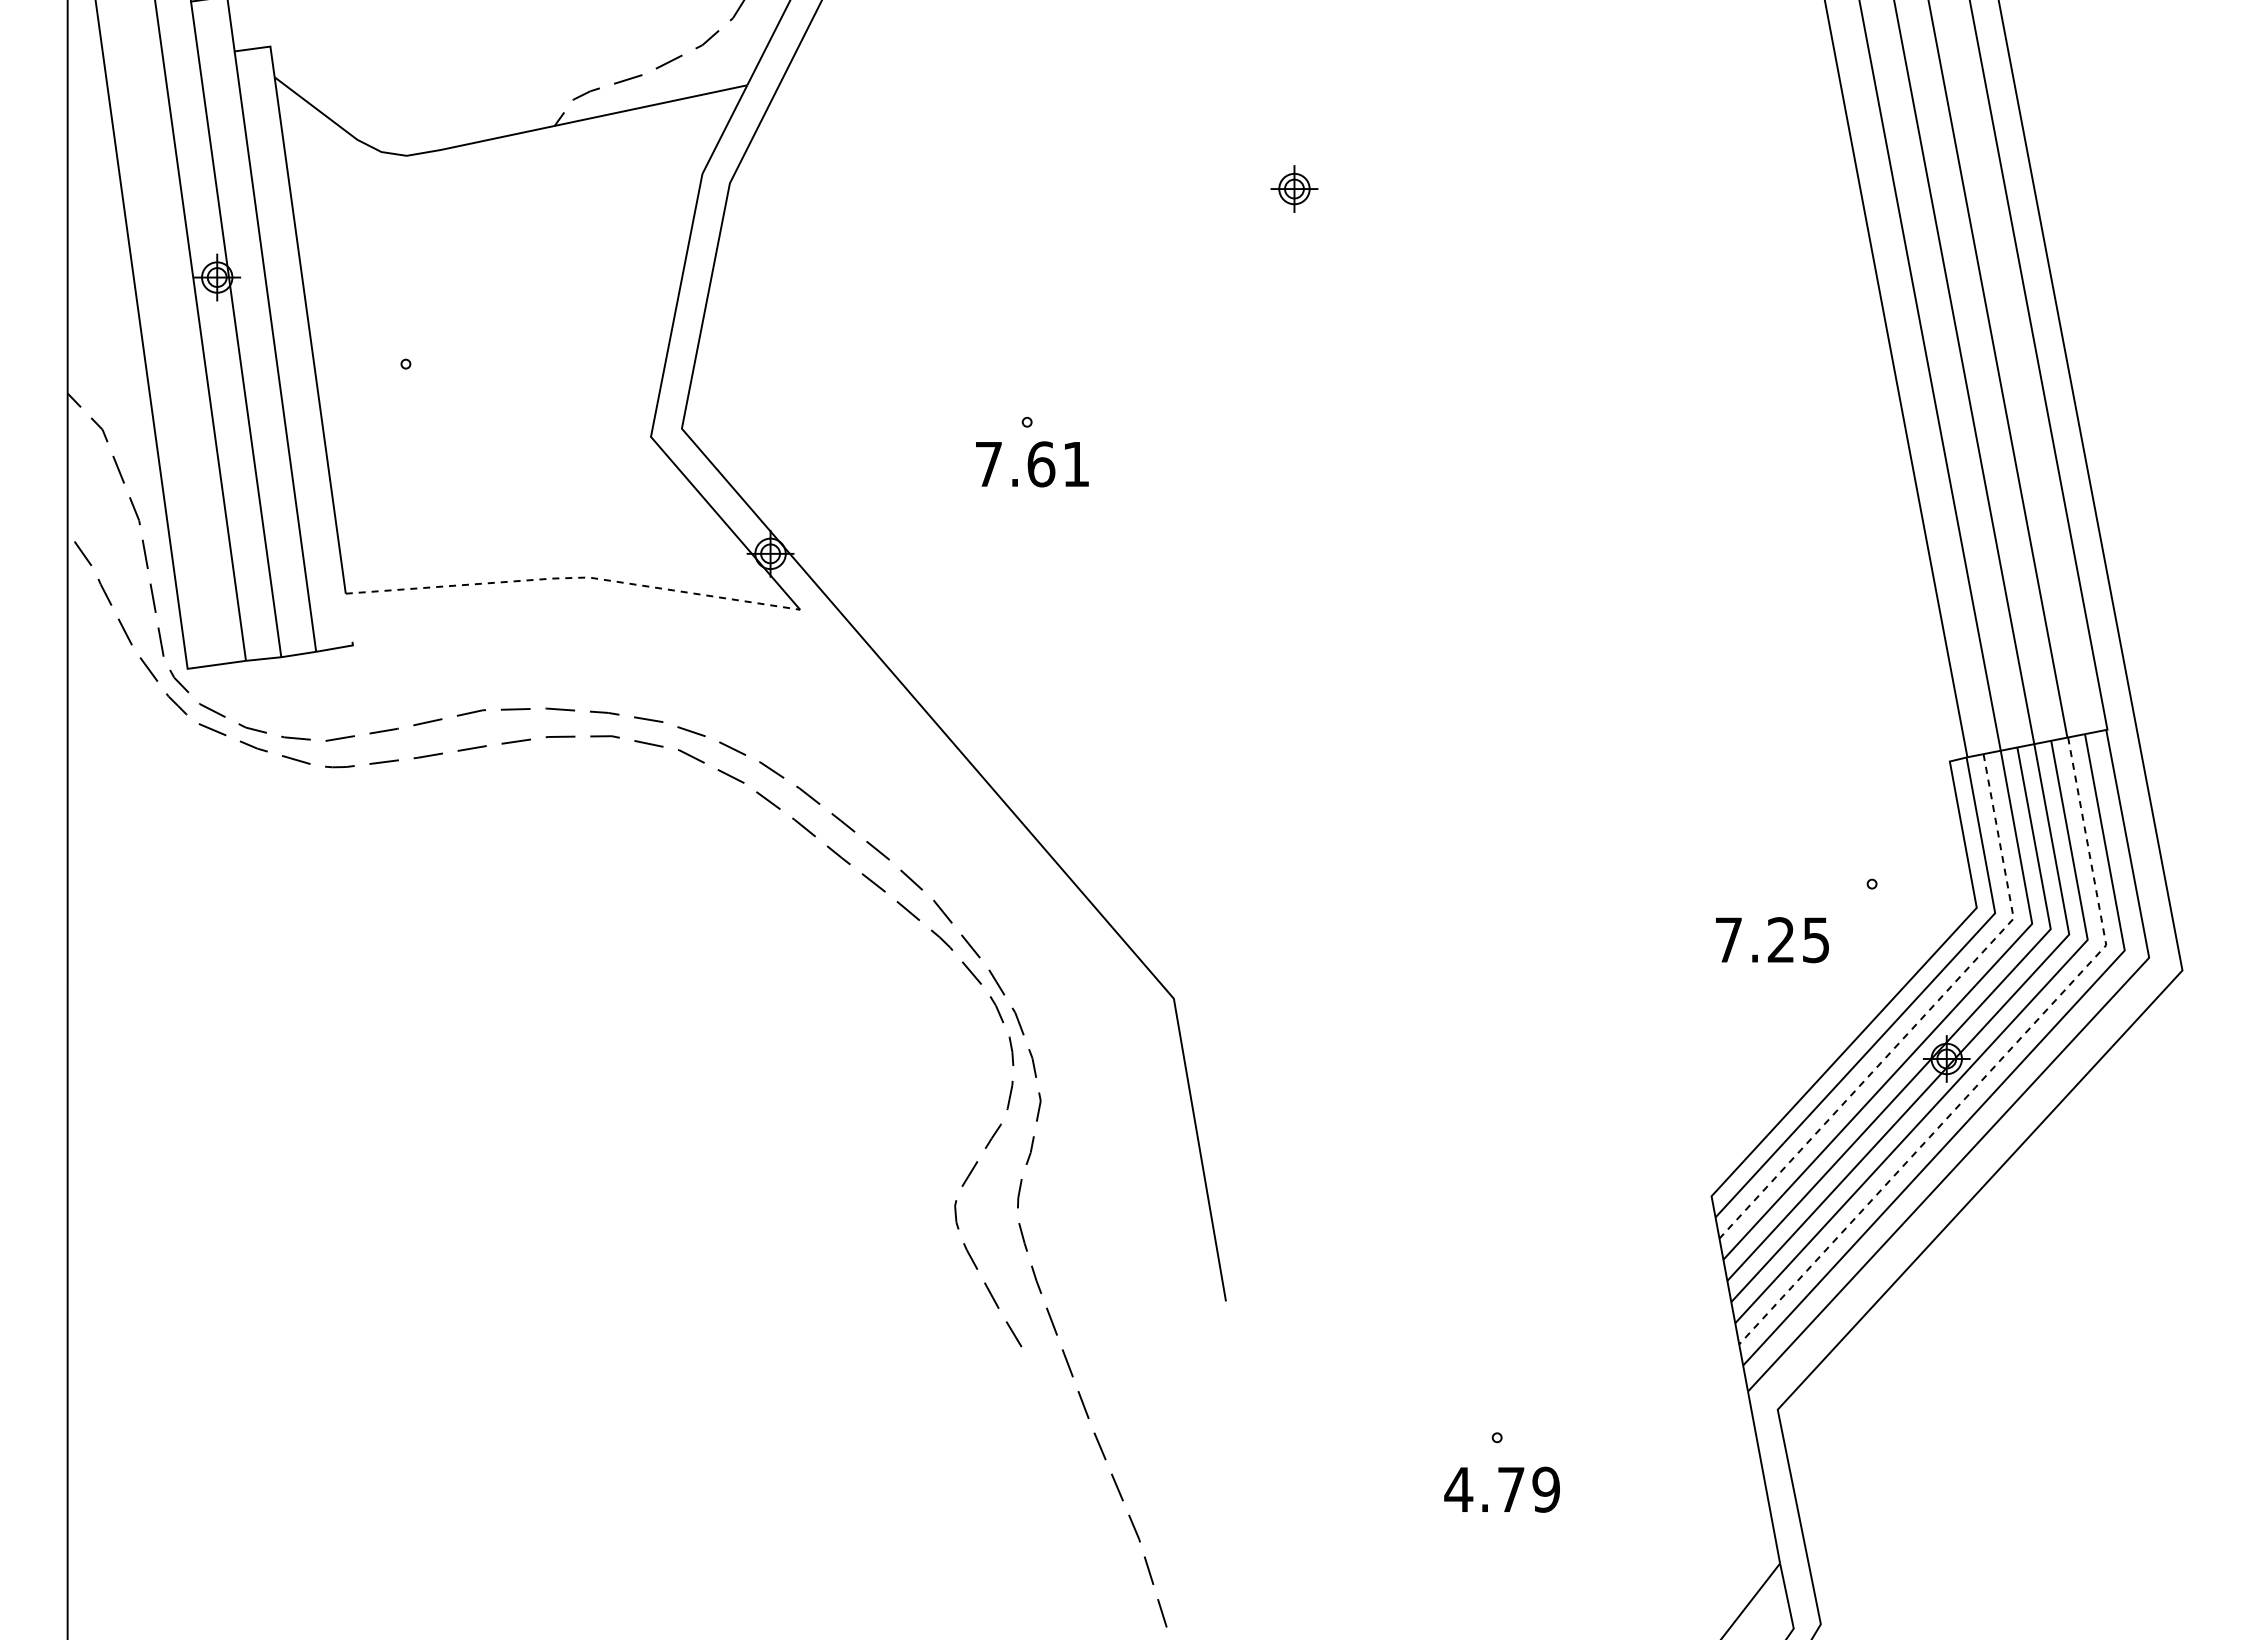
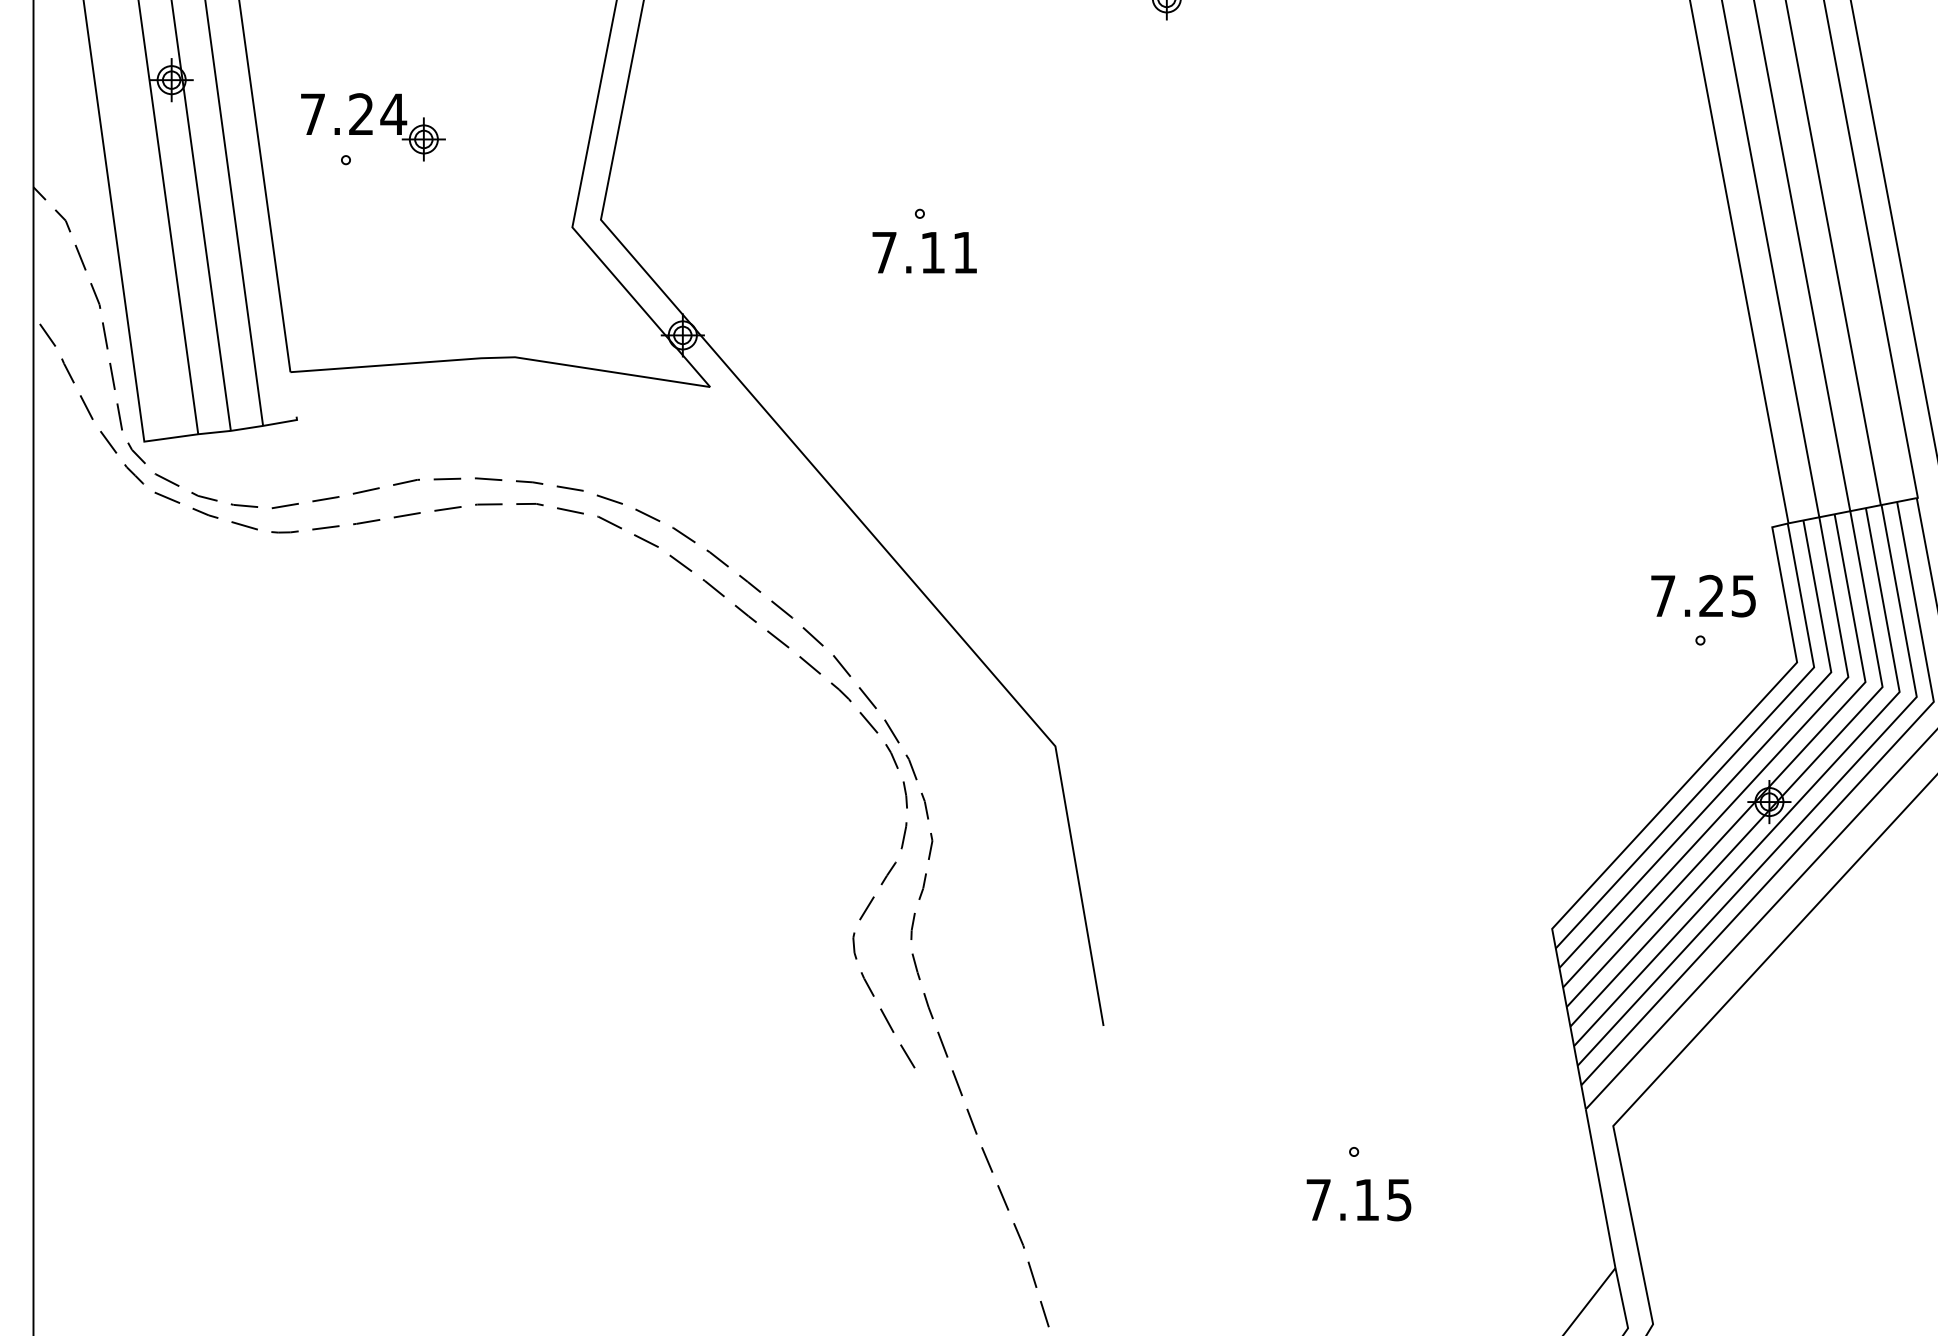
part: (435, 328) -> (373, 127), added
text: (1041, 464) -> (933, 252), 7.61 -> 7.11
line: (574, 577) -> (501, 357), dashed -> solid
text: (1772, 940) -> (1703, 596), moved
line: (1923, 1016) -> (1747, 762), dashed -> solid
line: (1994, 1066) -> (1813, 808), dashed -> solid
text: (1501, 1489) -> (1358, 1199), 4.79 -> 7.15

